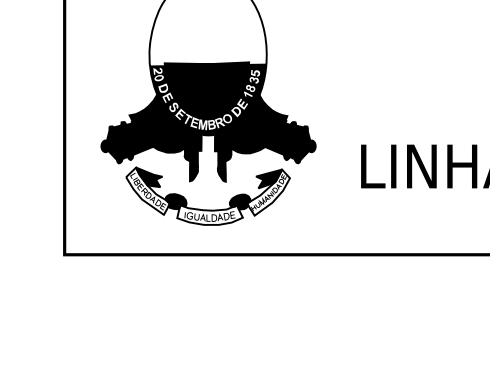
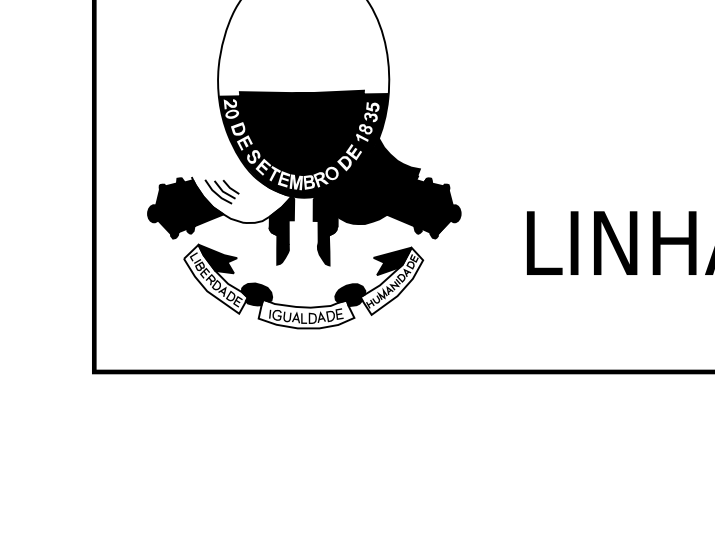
fill: (163, 119) -> (238, 174), removed

